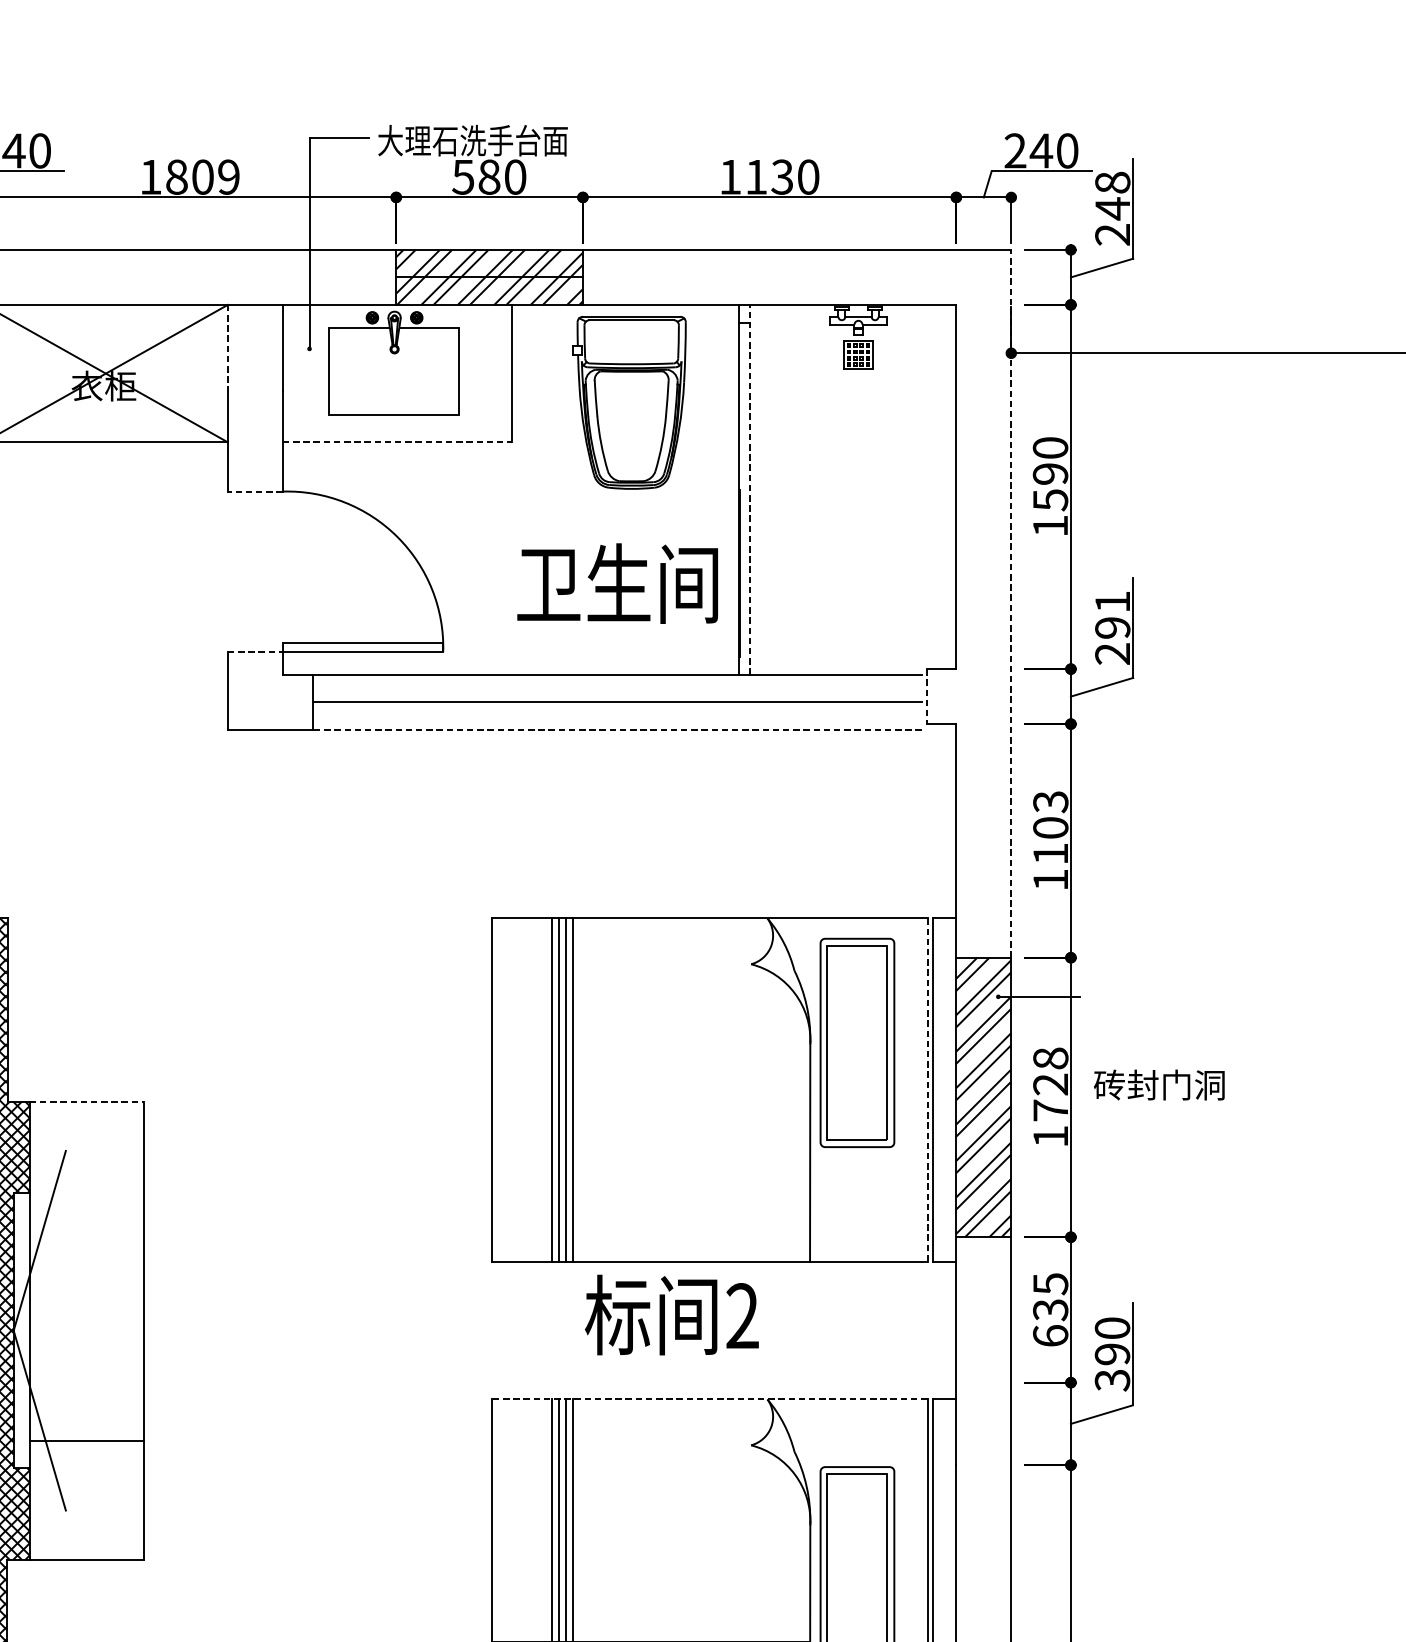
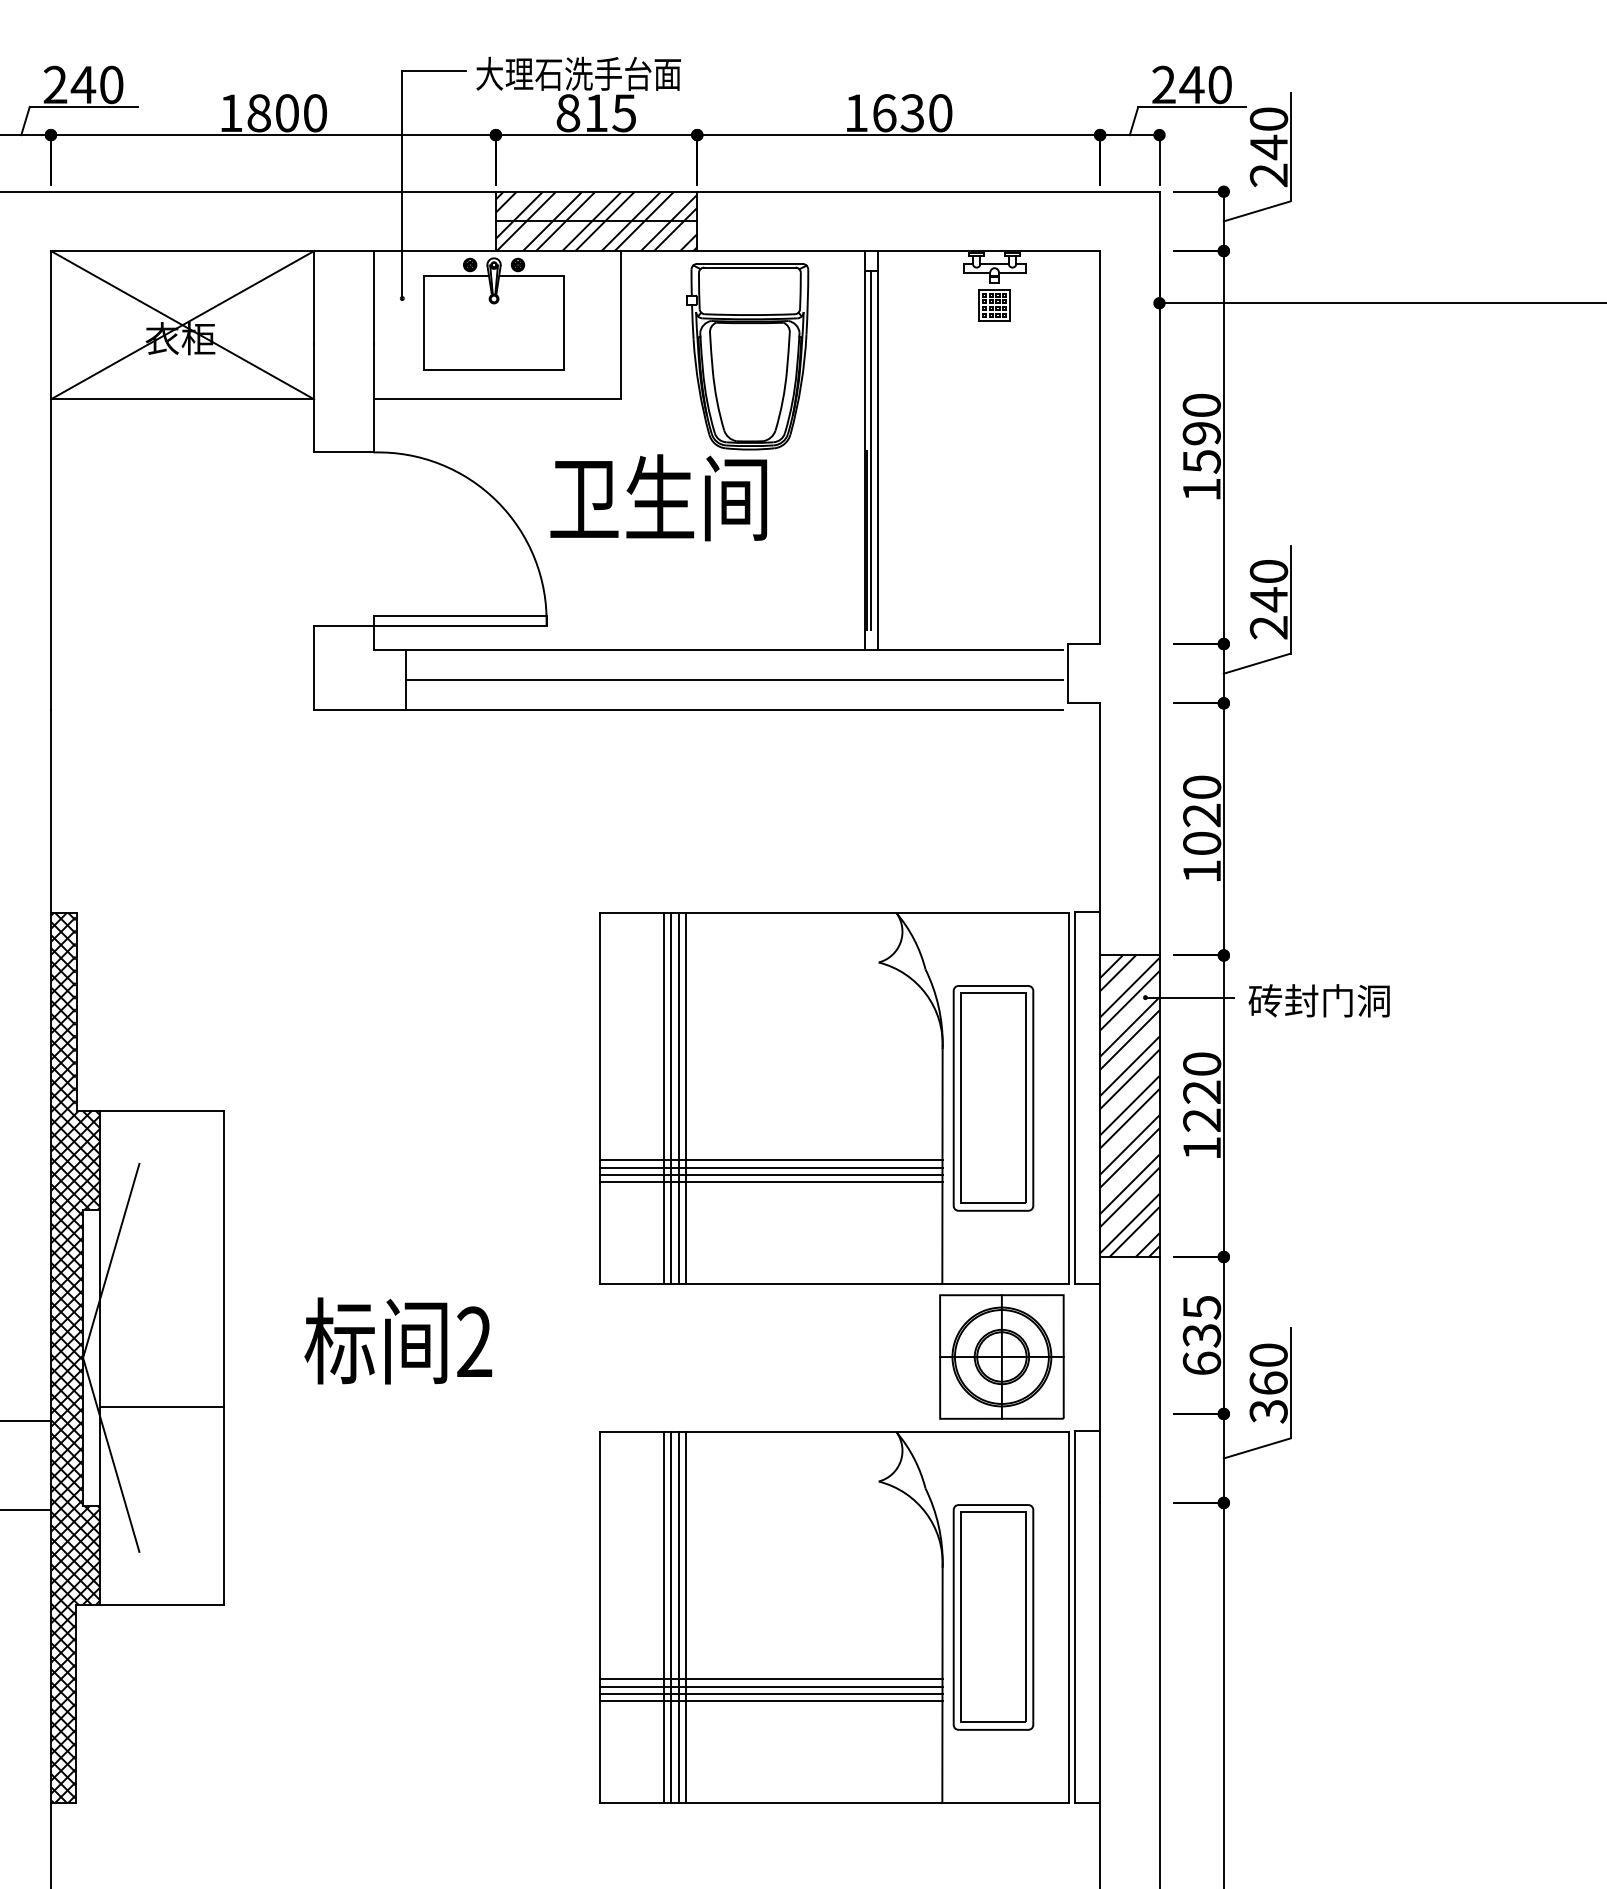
text: (228, 177) -> (314, 113), 1809 -> 1800
text: (489, 177) -> (596, 113), 580 -> 815
text: (756, 177) -> (884, 113), 1130 -> 1630
text: (1112, 182) -> (1268, 118), 248 -> 240
line: (228, 347) -> (314, 297), dashed -> solid
line: (397, 442) -> (497, 399), dashed -> solid
line: (744, 489) -> (871, 450), added
line: (749, 489) -> (877, 450), dashed -> solid
line: (255, 491) -> (343, 452), dashed -> solid
text: (617, 583) -> (658, 497), moved
line: (1011, 603) -> (1159, 573), dashed -> solid
text: (1112, 615) -> (1268, 586), 291 -> 240
line: (255, 651) -> (343, 625), dashed -> solid
line: (926, 696) -> (1068, 673), dashed -> solid
line: (617, 729) -> (734, 709), dashed -> solid
text: (1051, 827) -> (1202, 814), 1103 -> 1020
part: (857, 1043) -> (993, 1098), moved
text: (1051, 1083) -> (1202, 1091), 1728 -> 1220
text: (1158, 1084) -> (1318, 1000), moved
line: (927, 1090) -> (1069, 1098), dashed -> solid
line: (87, 1101) -> (162, 1110), dashed -> solid
line: (650, 1147) -> (770, 1160), added
line: (650, 1154) -> (770, 1167), added
line: (650, 1161) -> (770, 1175), added
line: (650, 1168) -> (770, 1182), added
text: (672, 1314) -> (398, 1340), moved
part: (864, 1329) -> (1001, 1356), added
text: (1112, 1354) -> (1268, 1383), 390 -> 360
line: (710, 1399) -> (834, 1432), dashed -> solid
line: (86, 1441) -> (161, 1407), moved
line: (650, 1628) -> (770, 1679), added
line: (650, 1635) -> (770, 1686), added

